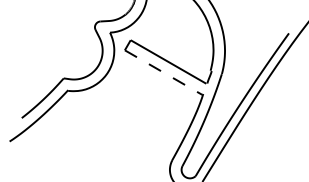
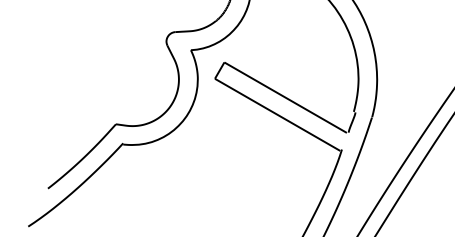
line: (163, 72) -> (277, 114), dashed -> solid

